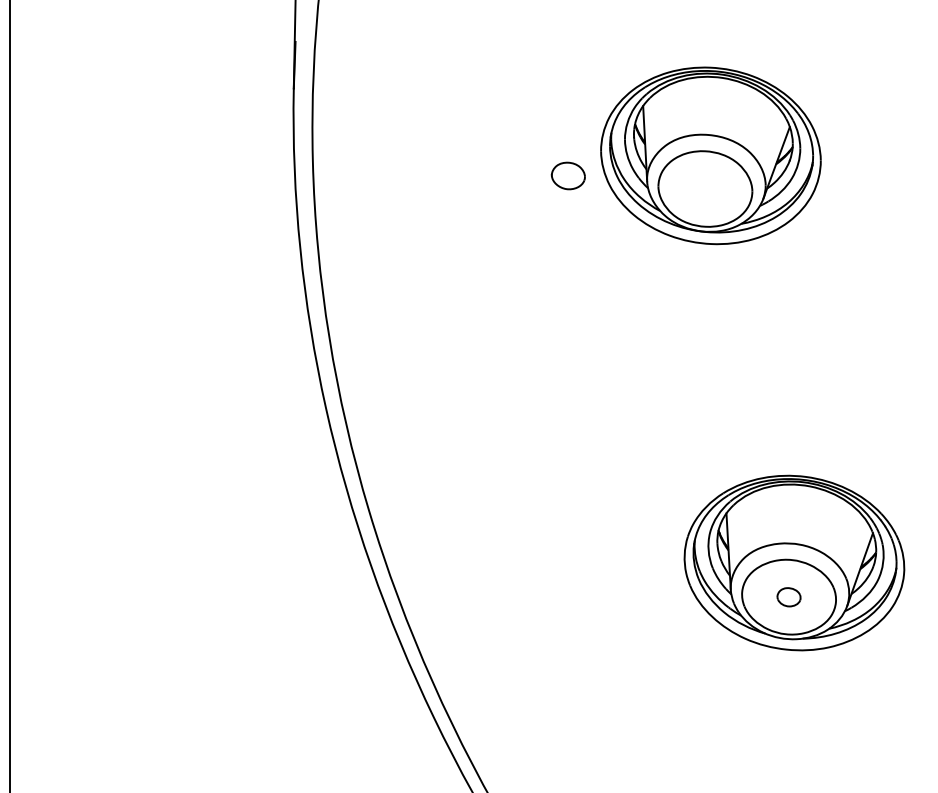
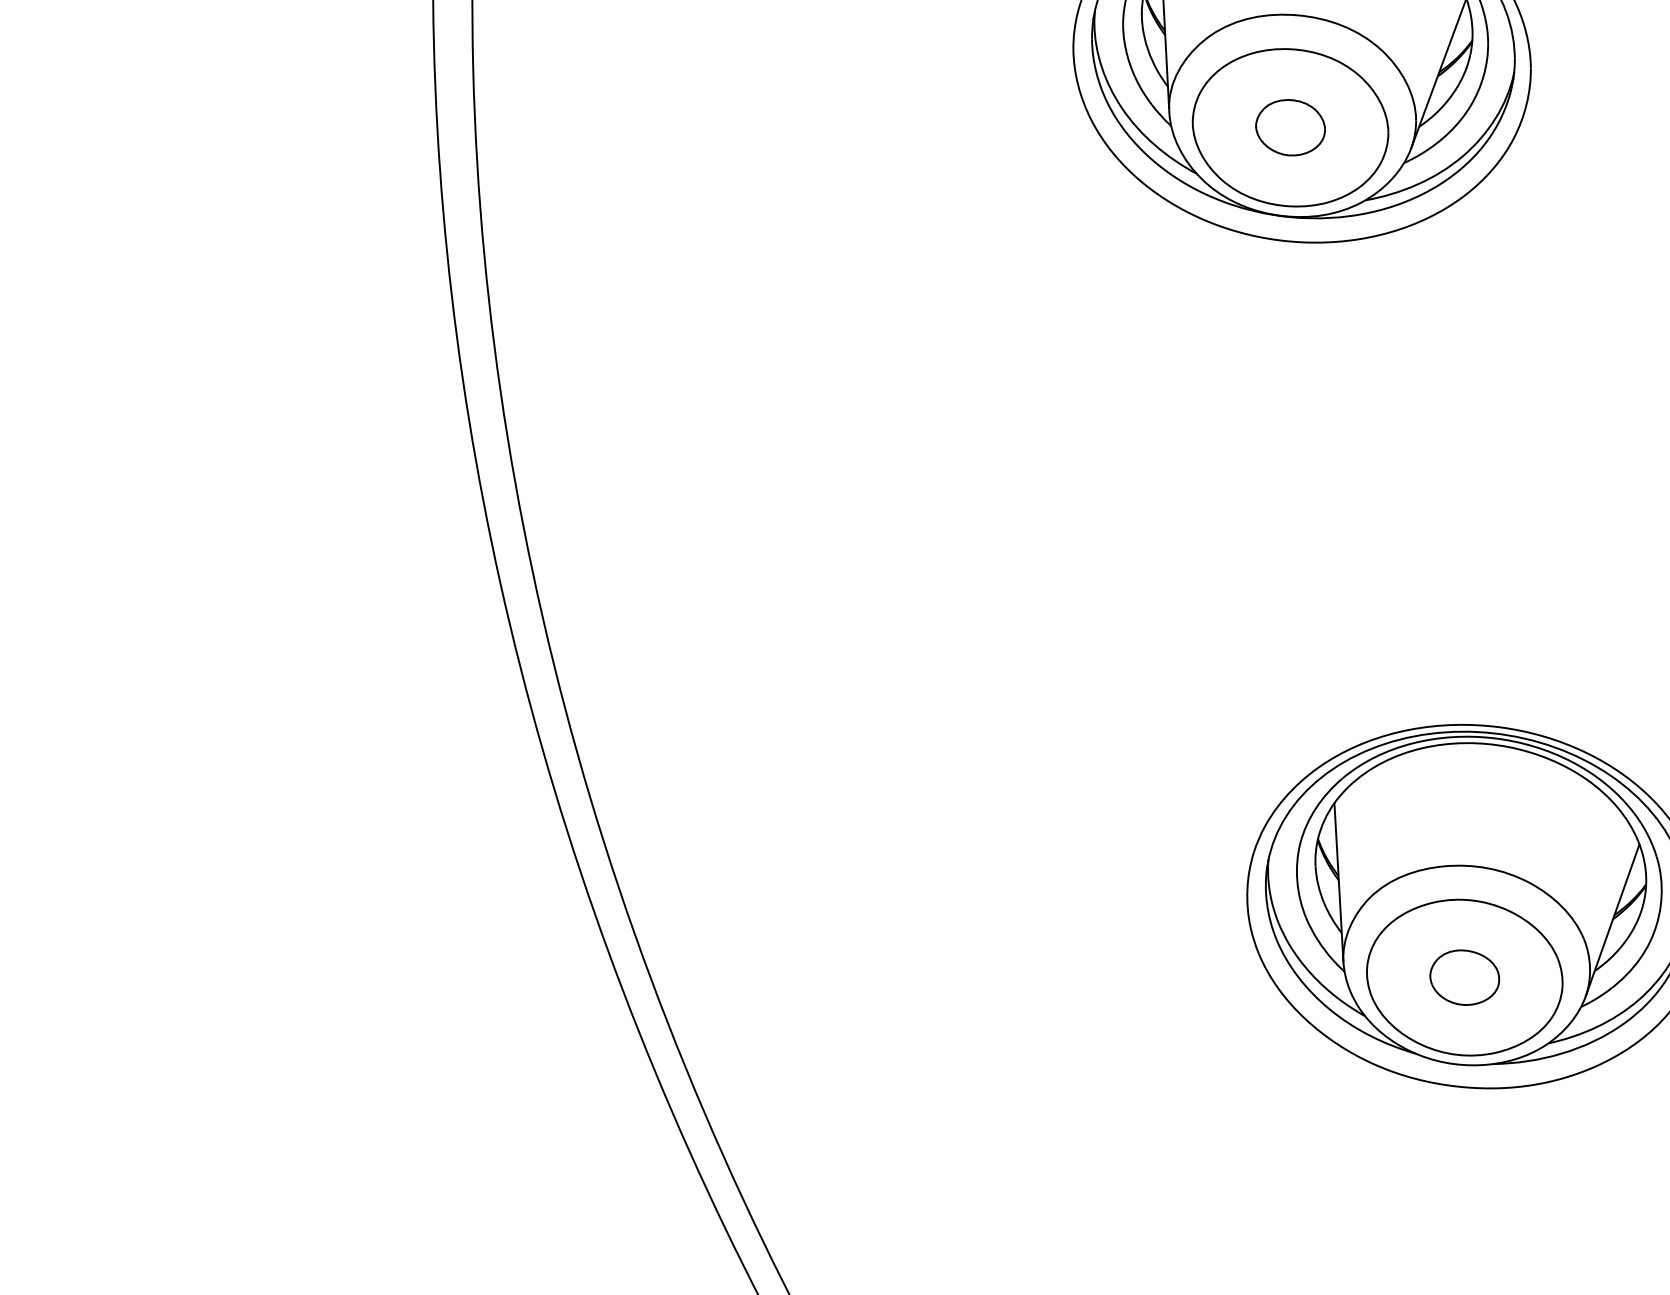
part: (567, 175) -> (1288, 126), moved
part: (788, 597) -> (1463, 978), size x1.43

